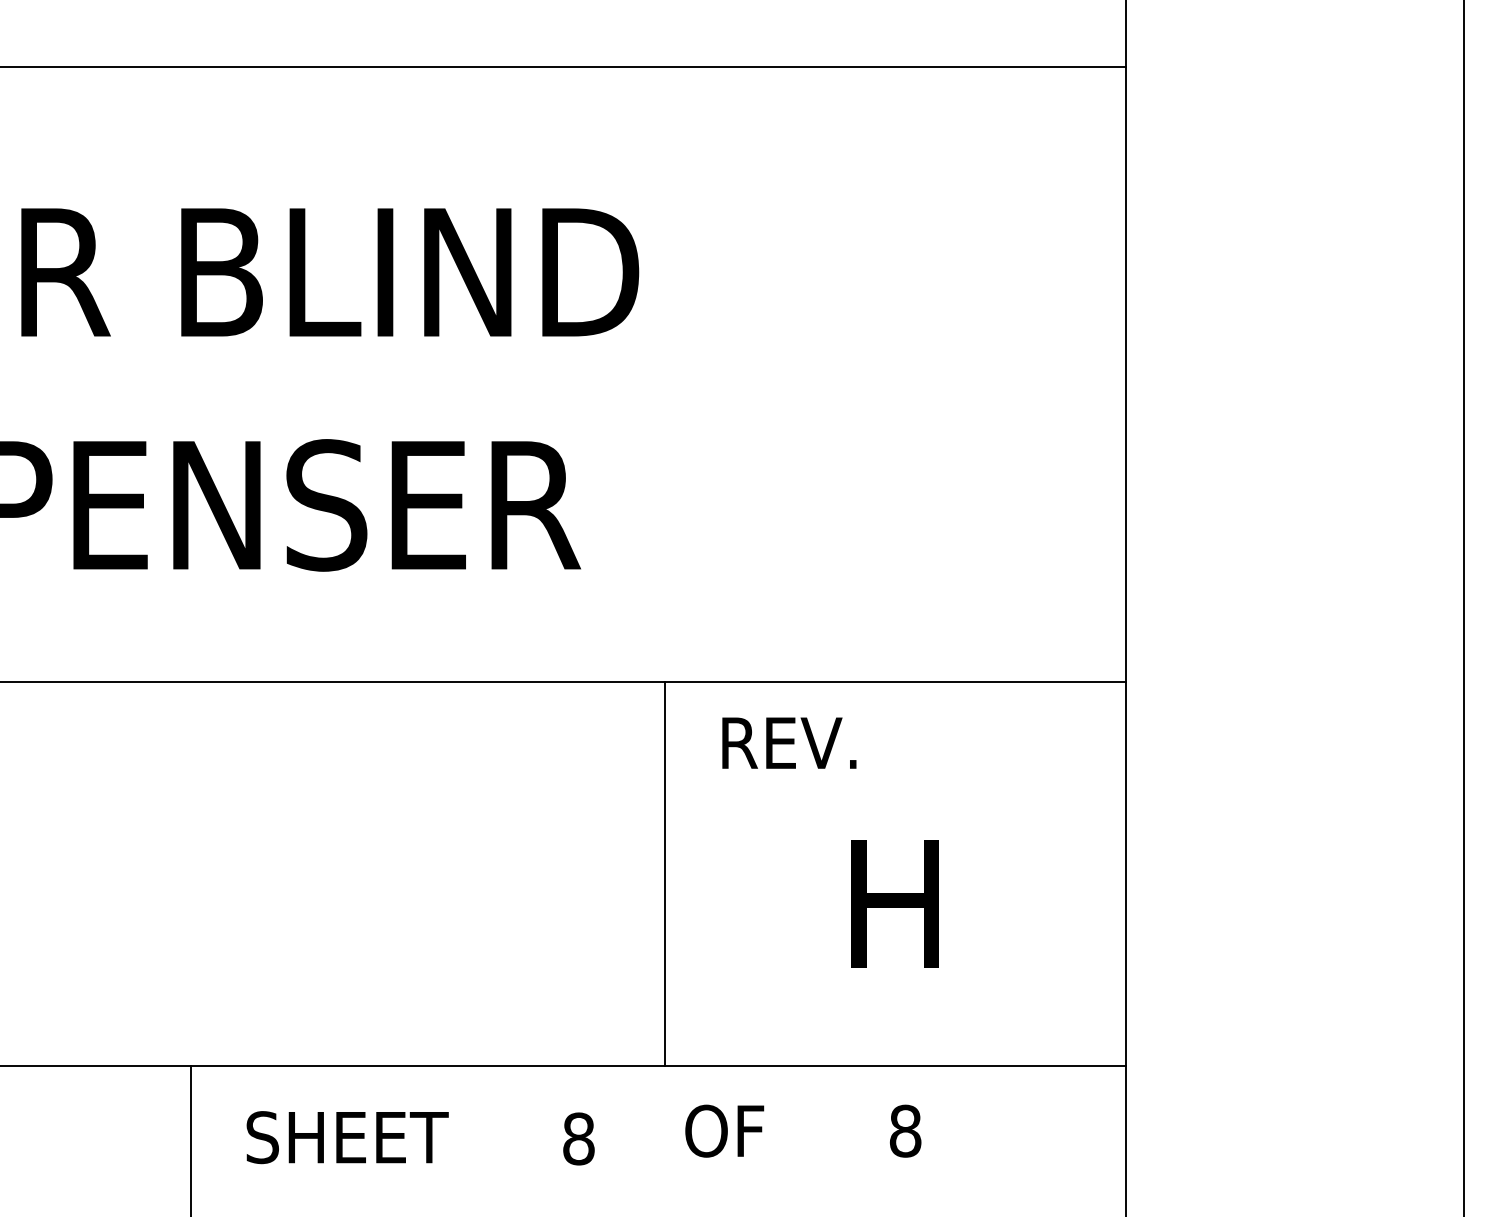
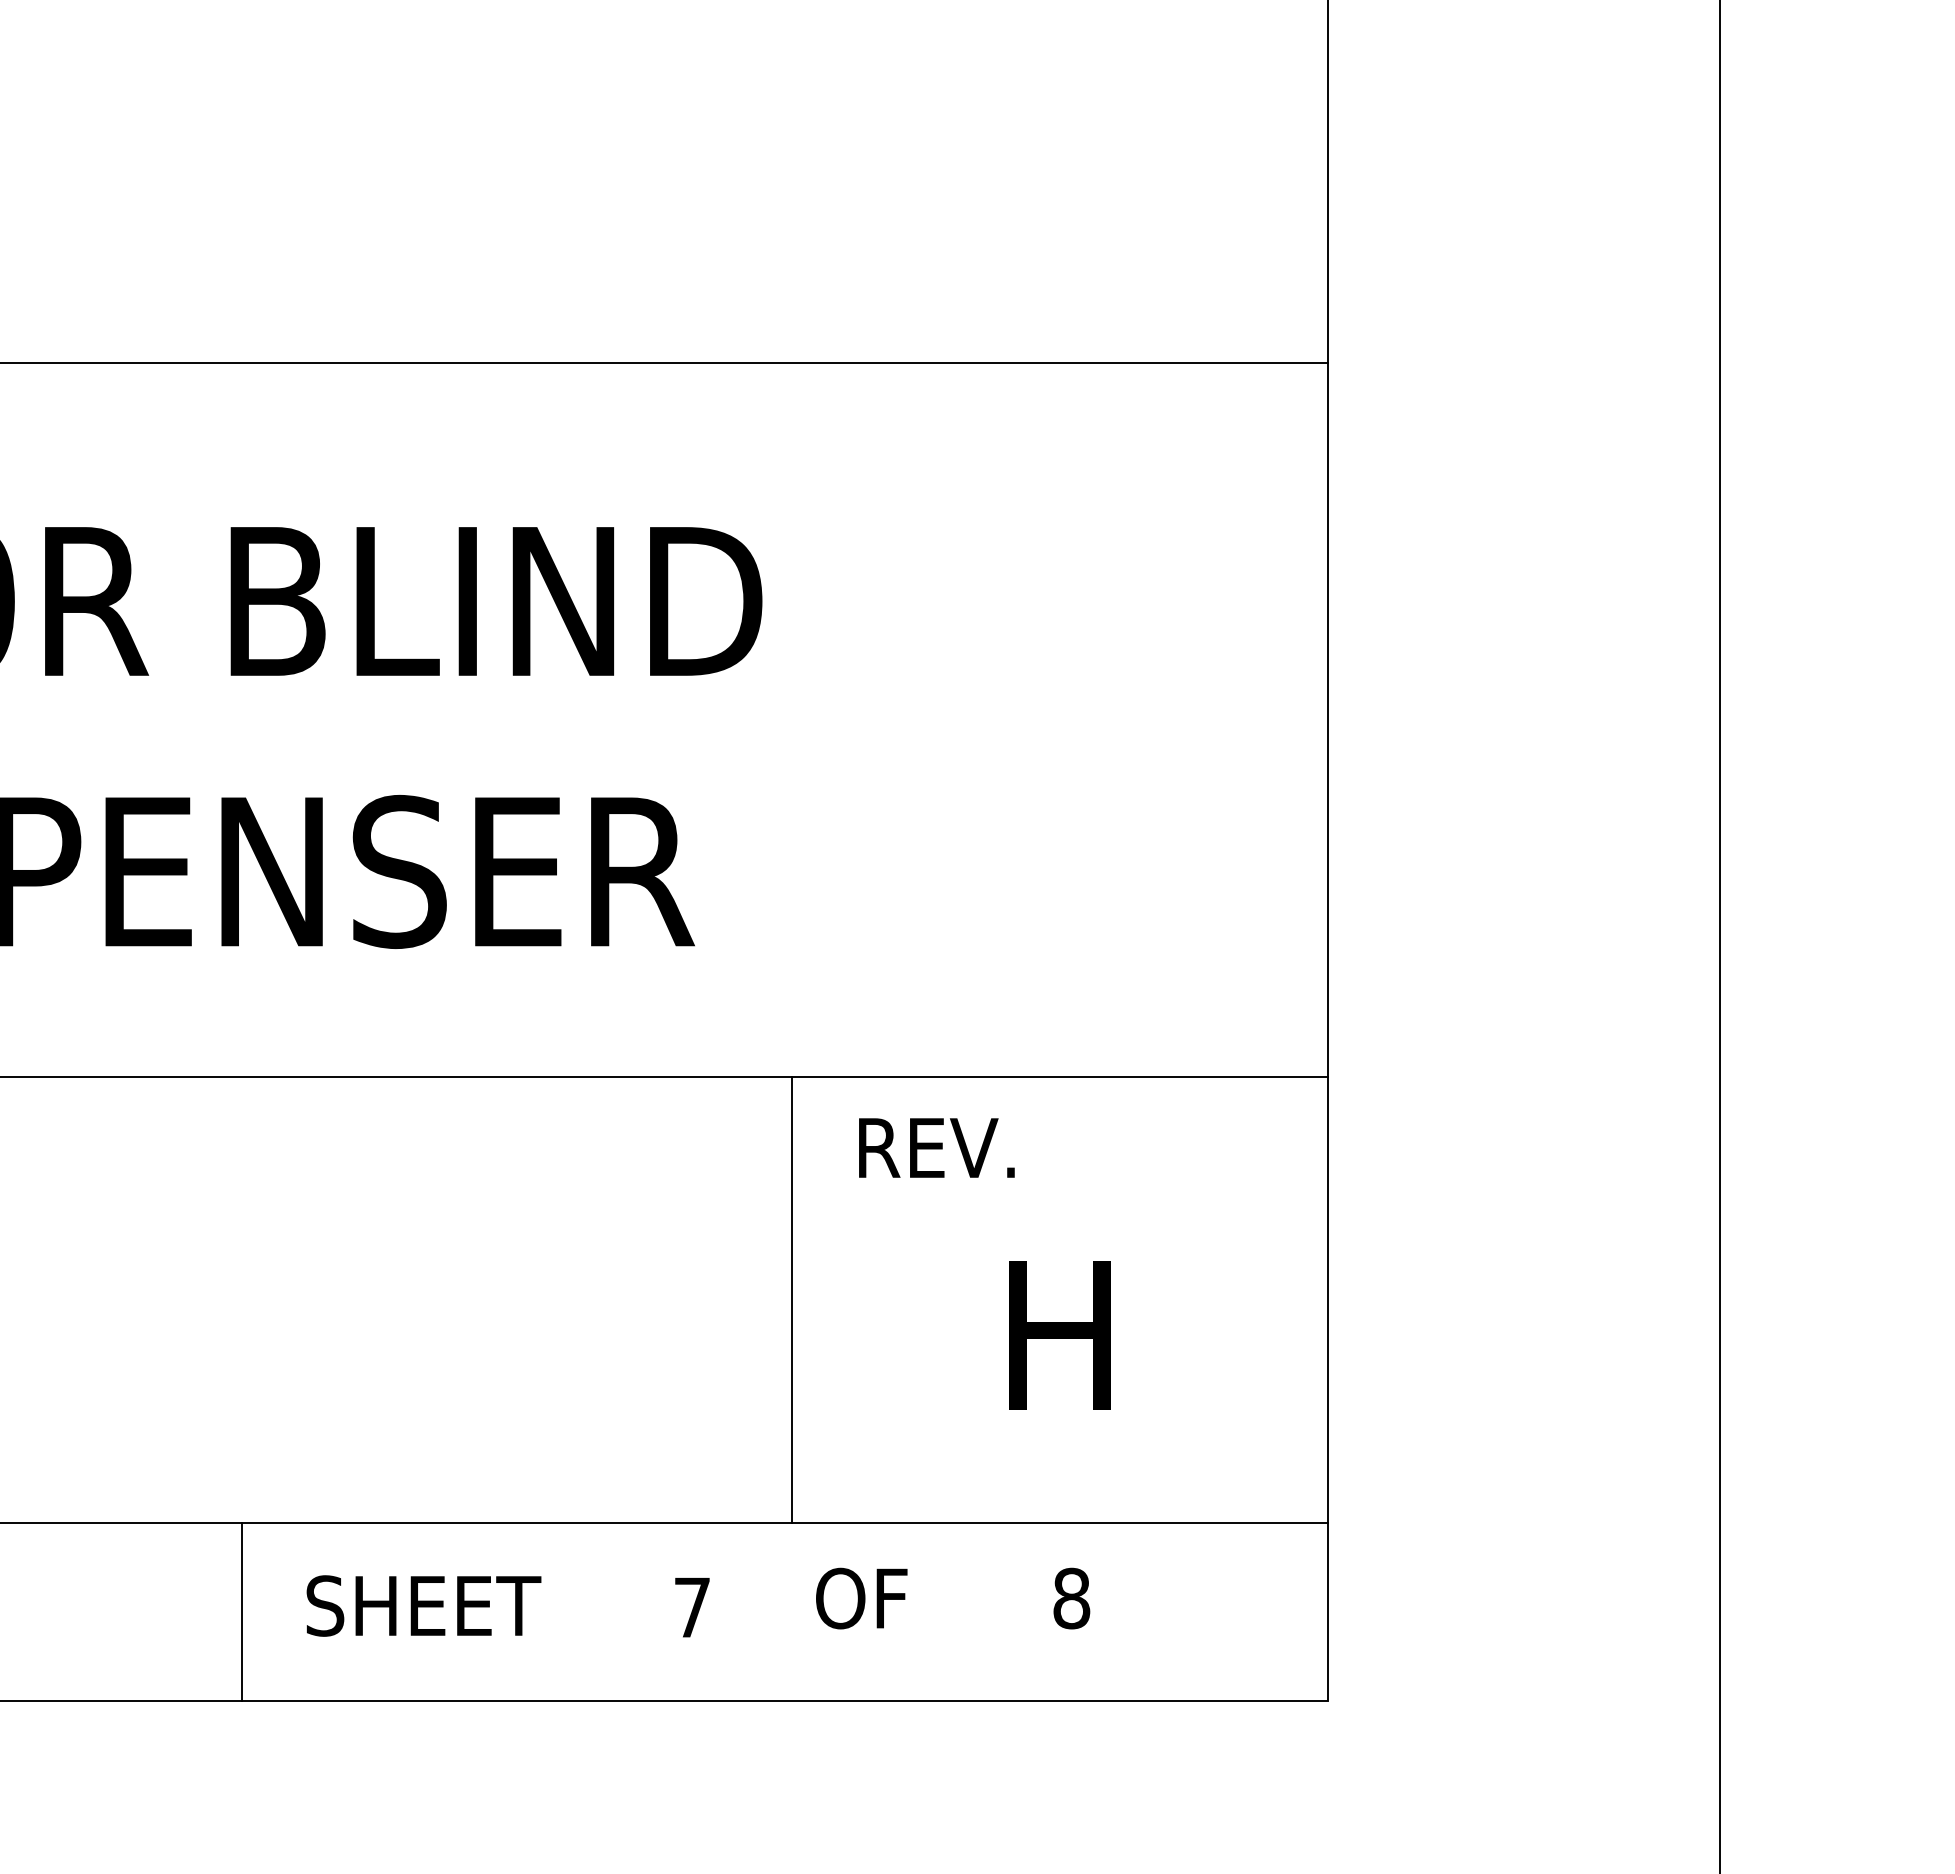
text: (578, 1138) -> (692, 1607), 8 -> 7

